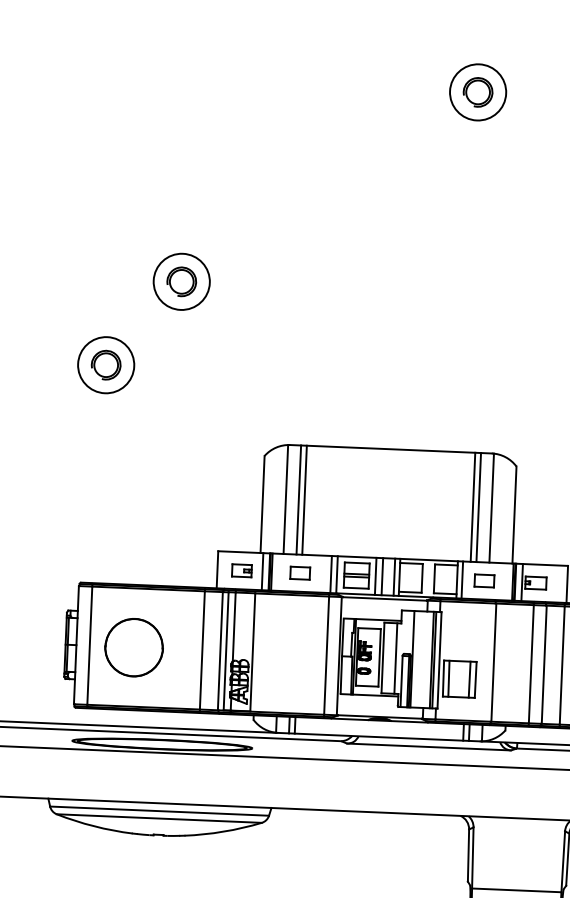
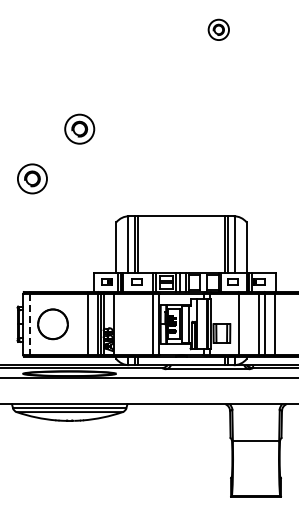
part: (477, 91) -> (218, 29), size x0.7
part: (181, 280) -> (79, 128), moved
line: (90, 646) -> (30, 324), solid -> dashed

